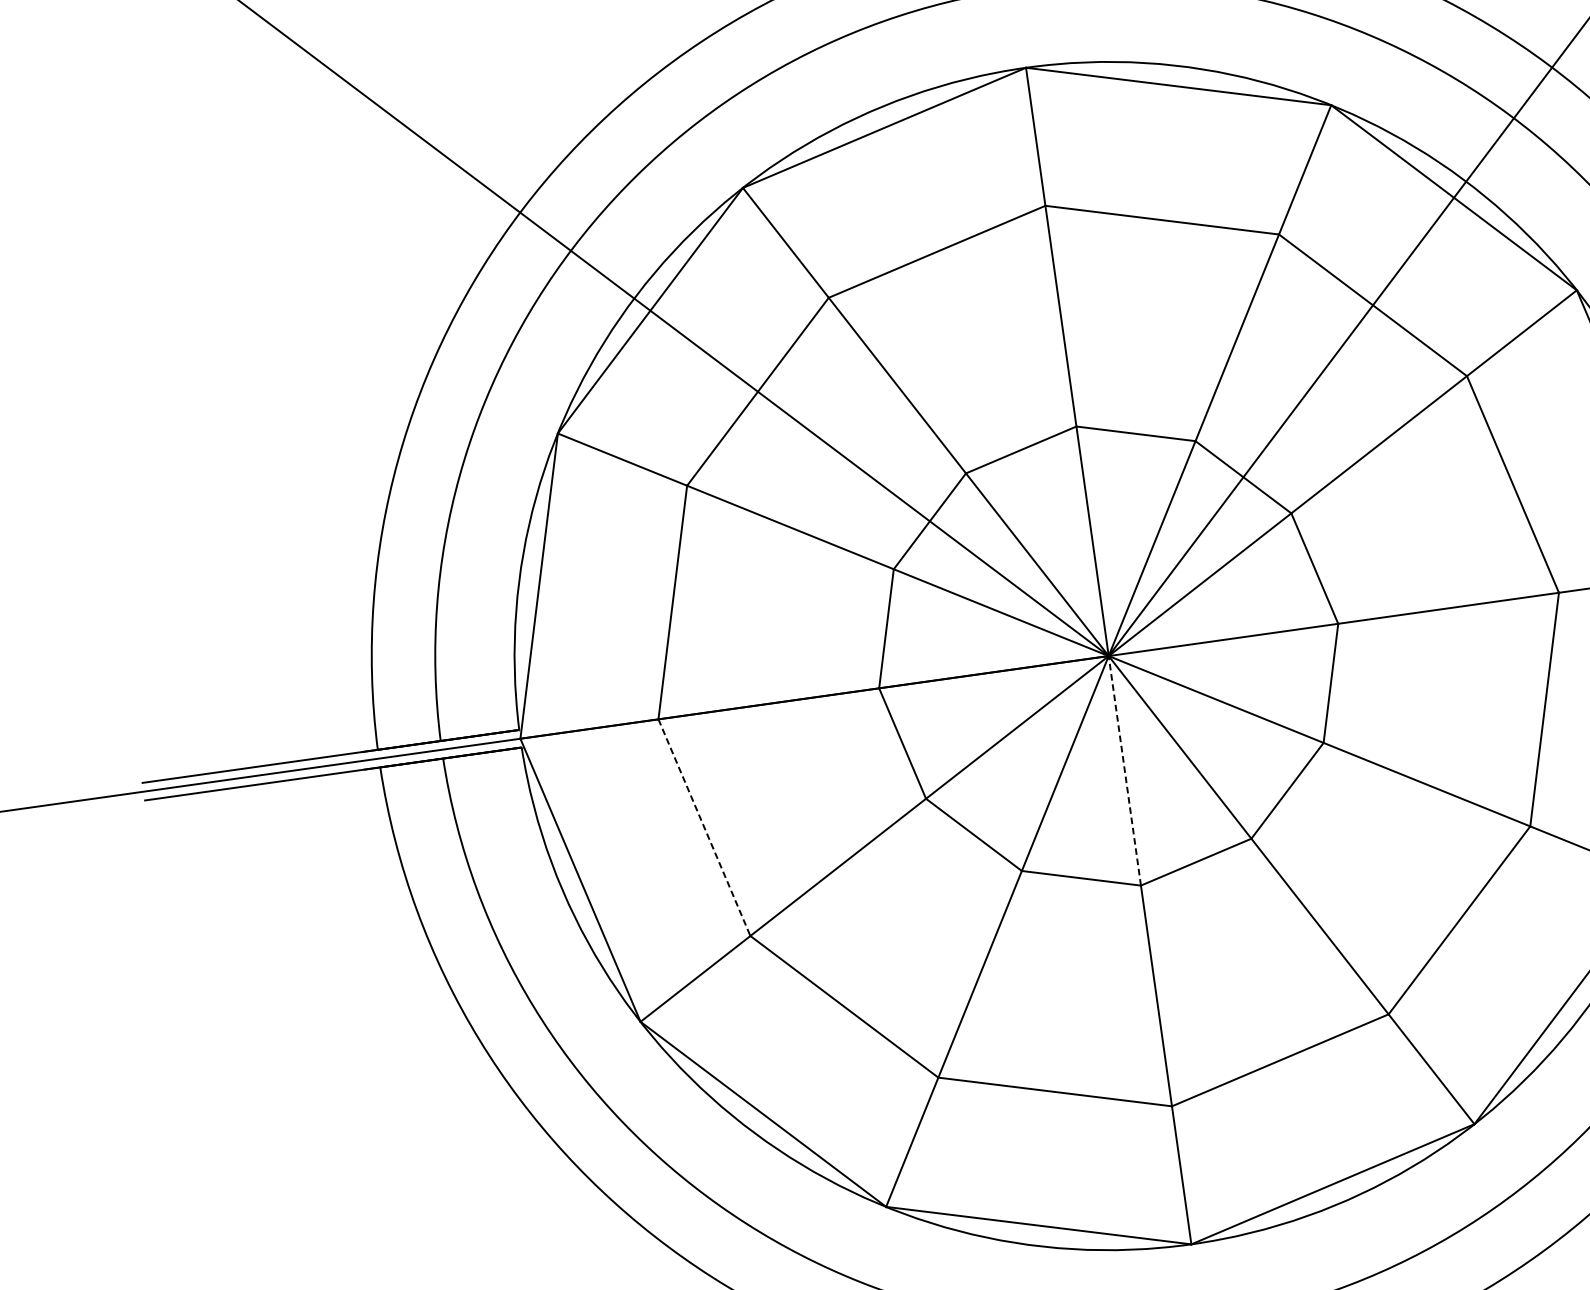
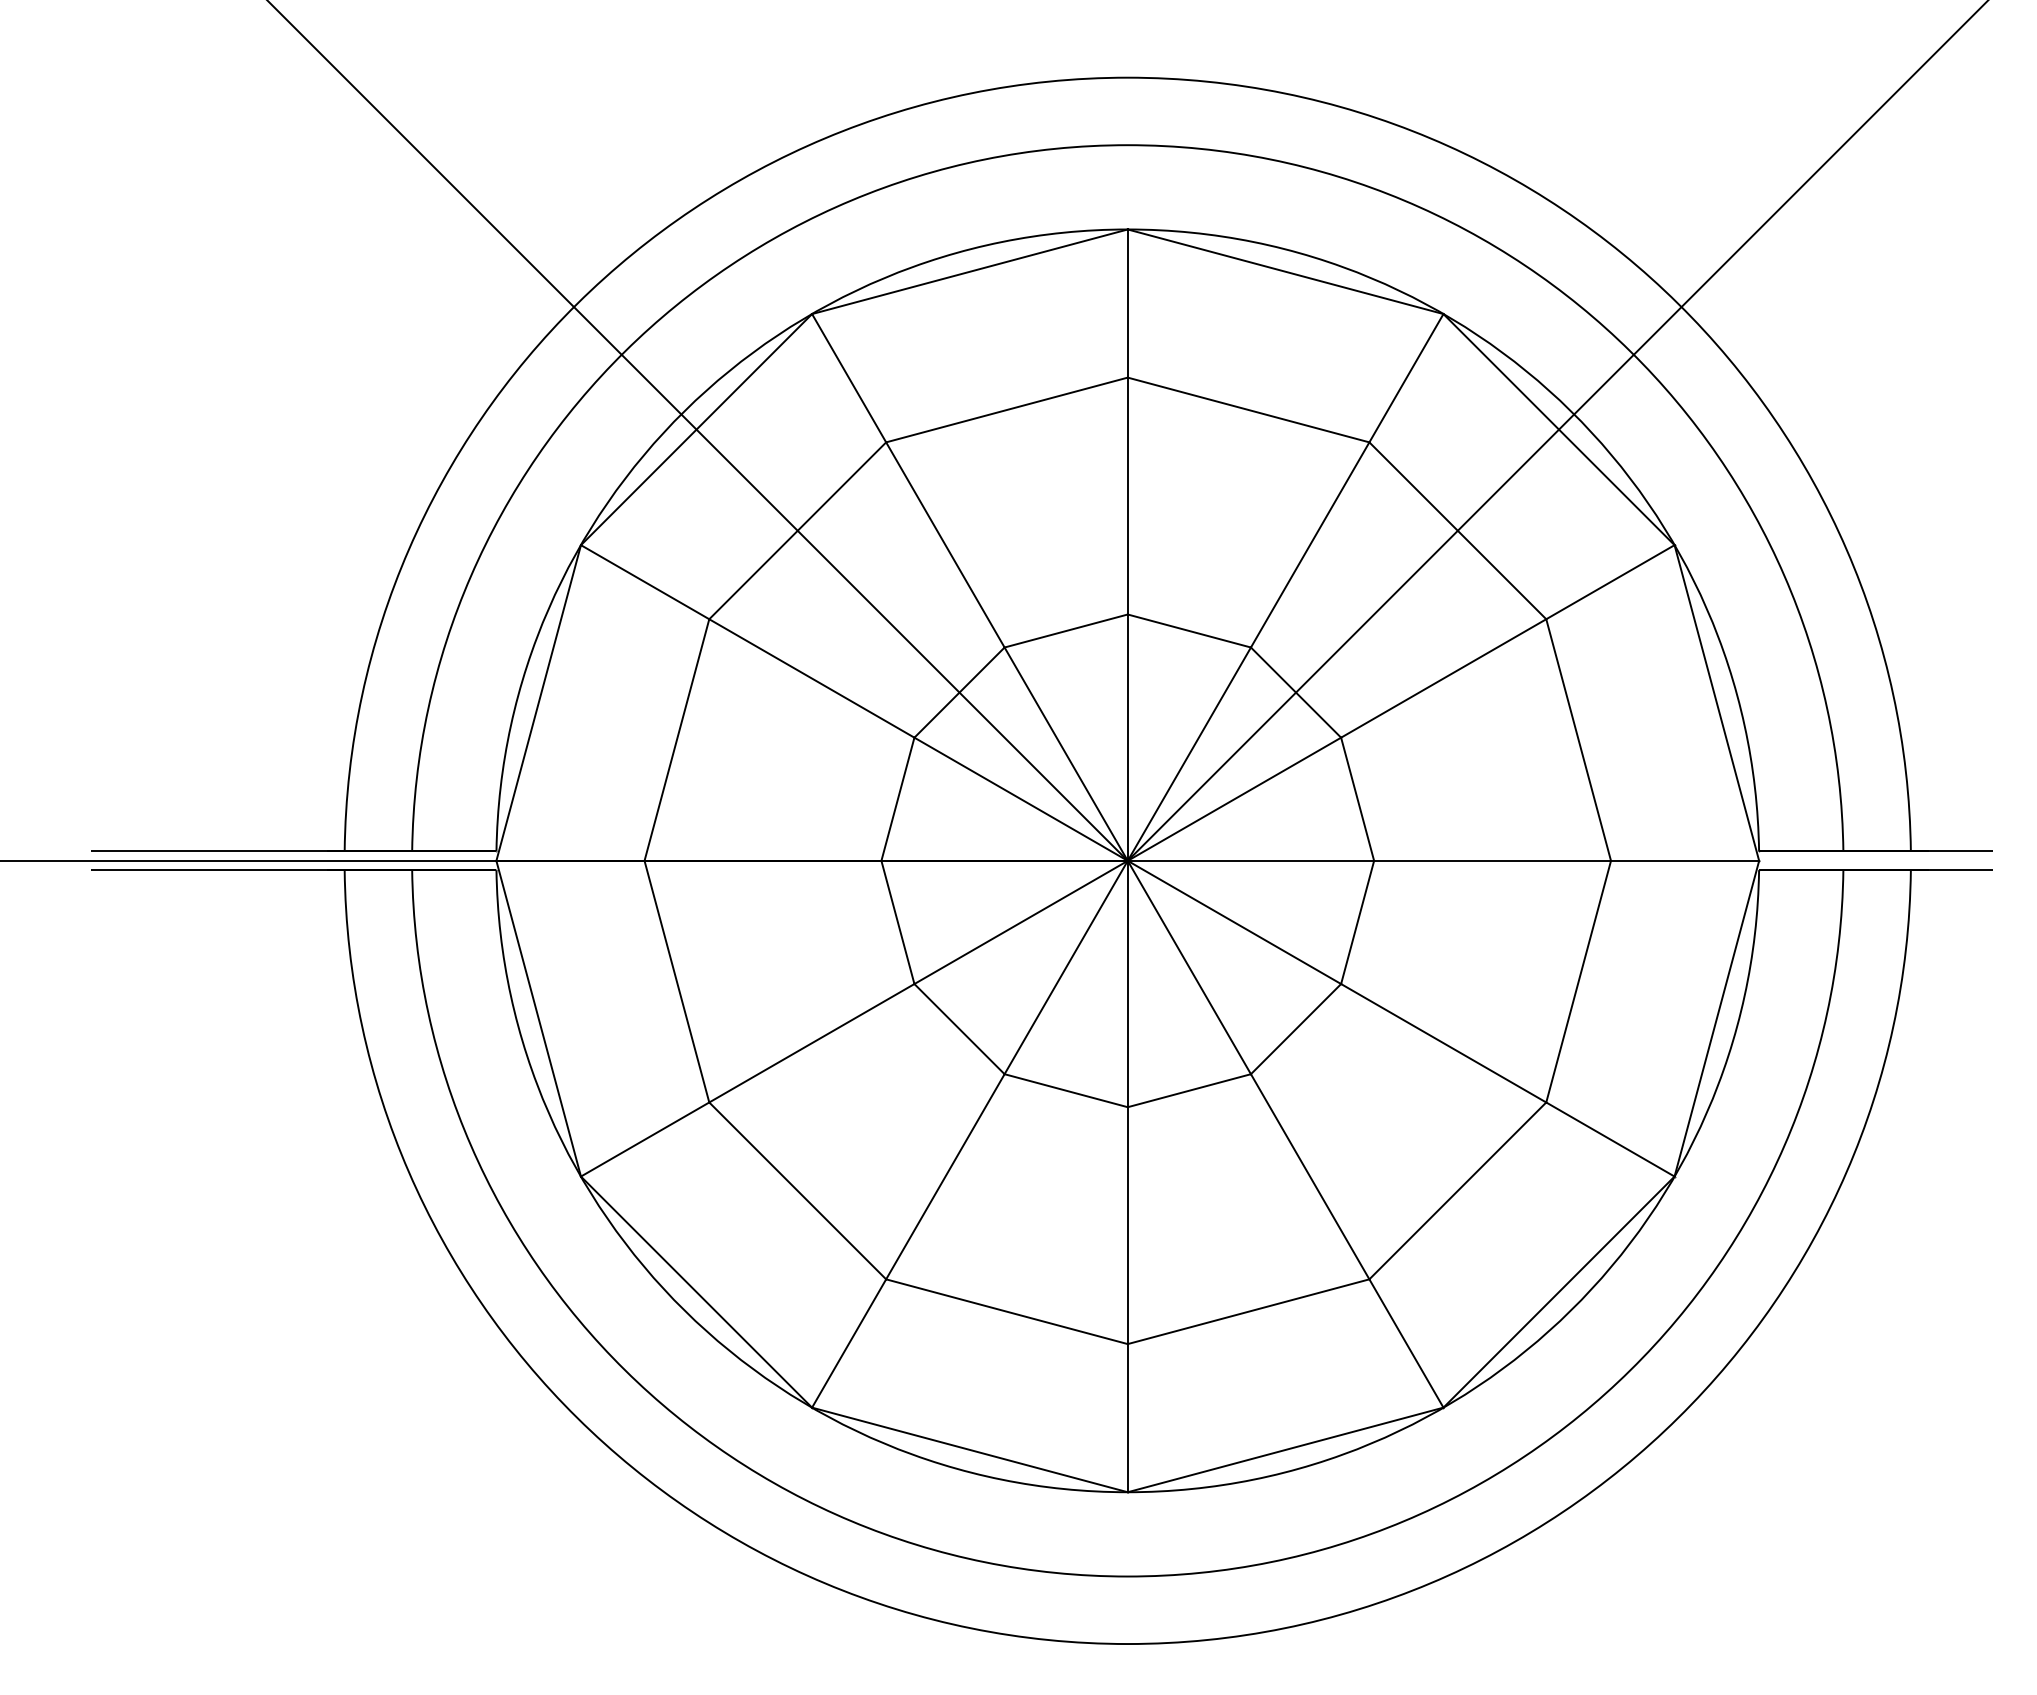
line: (1124, 770) -> (1127, 983), dashed -> solid
line: (705, 828) -> (677, 982), dashed -> solid

